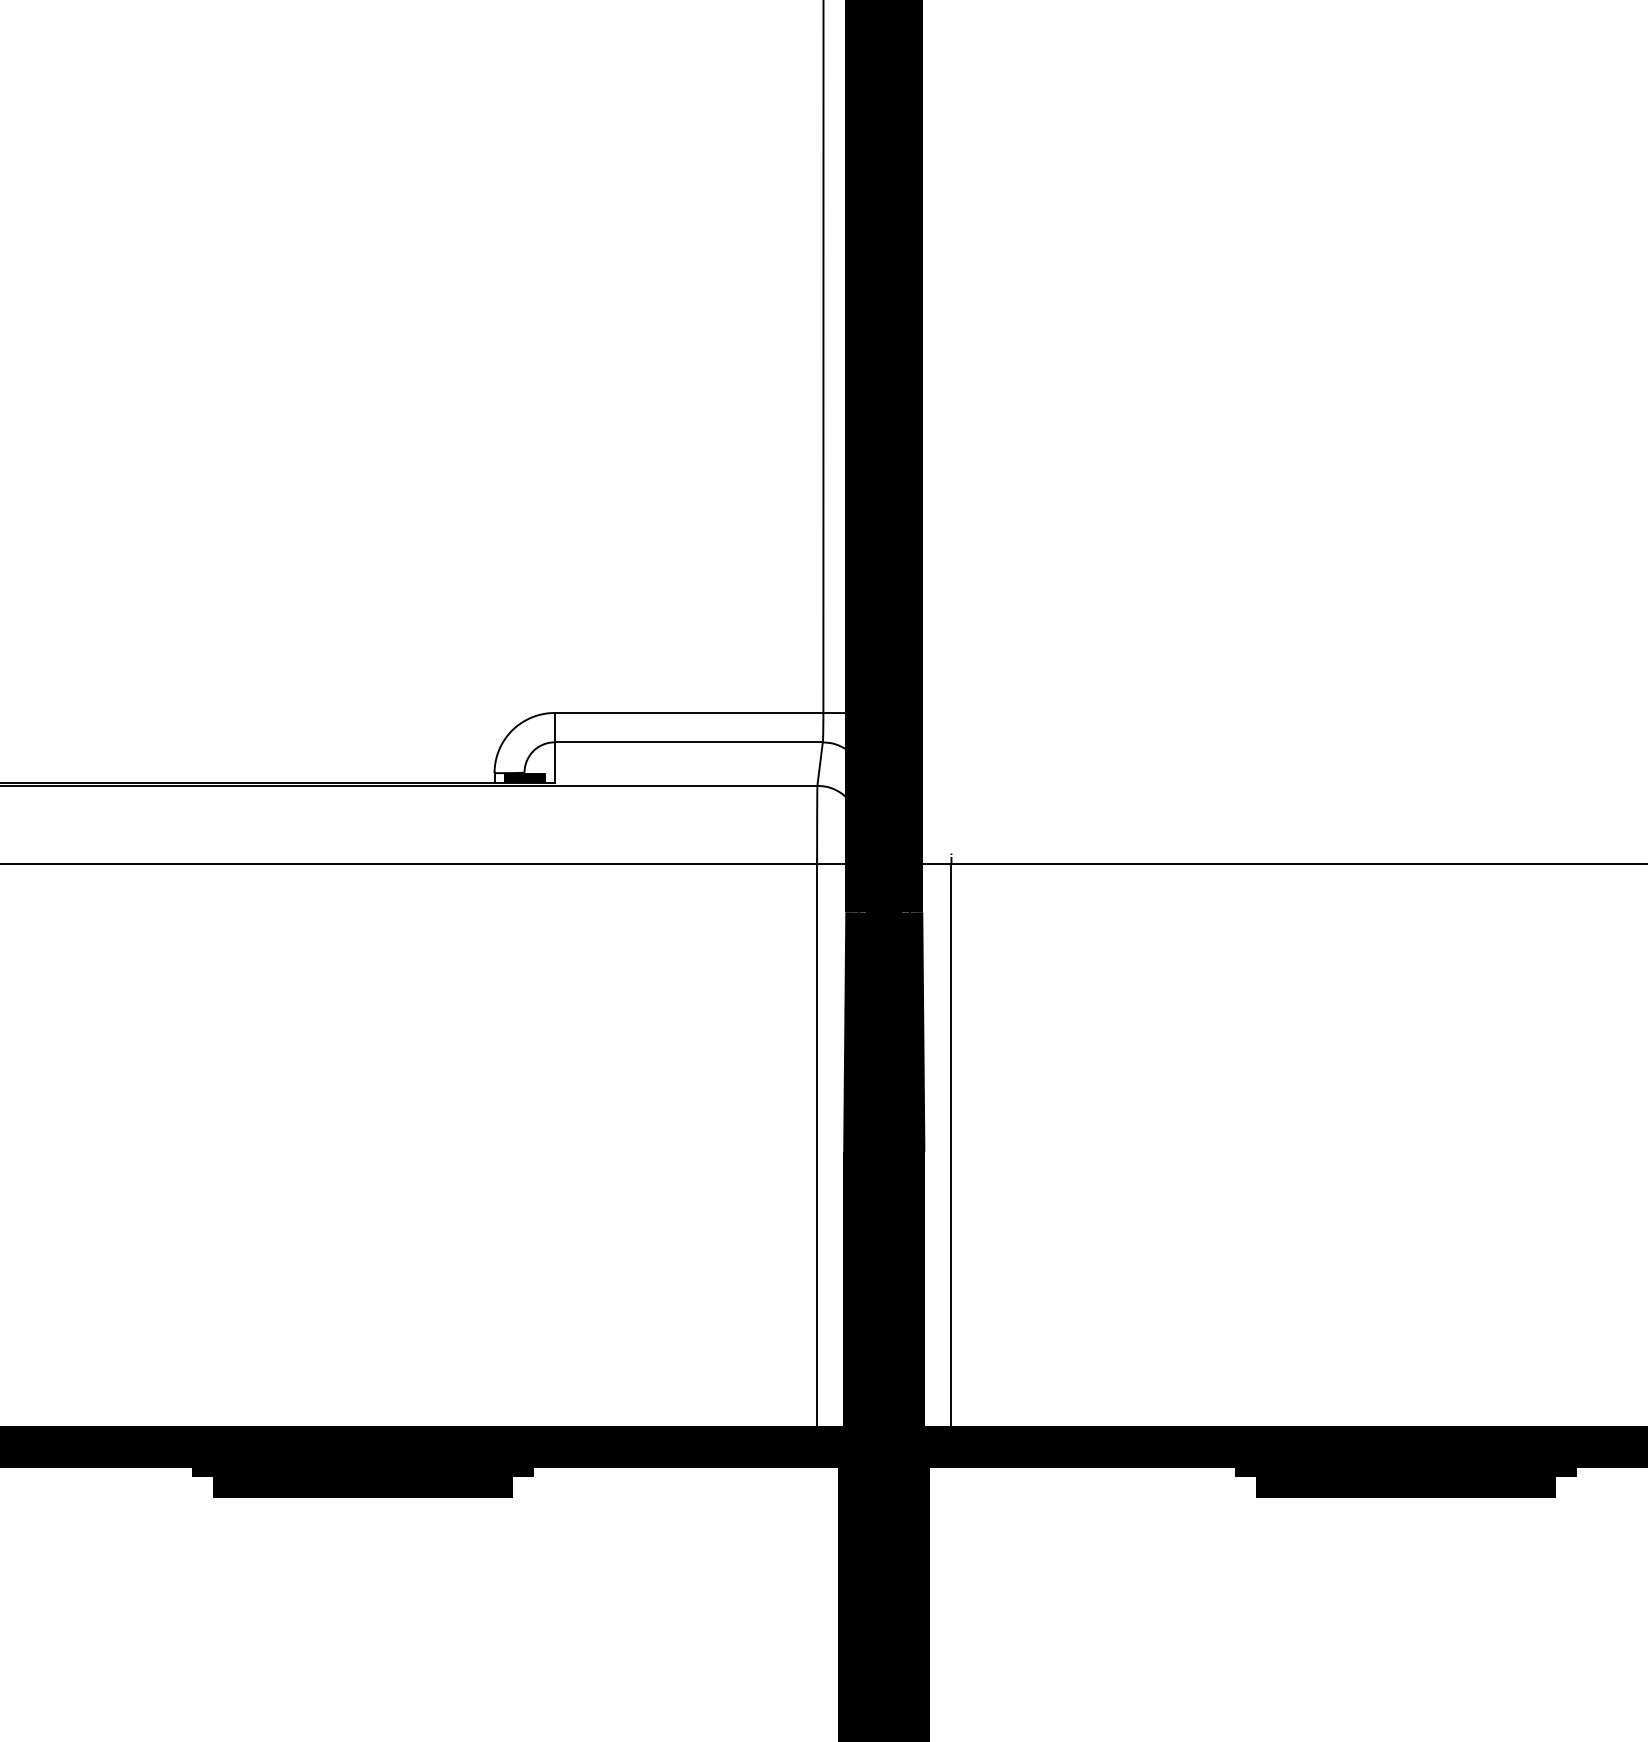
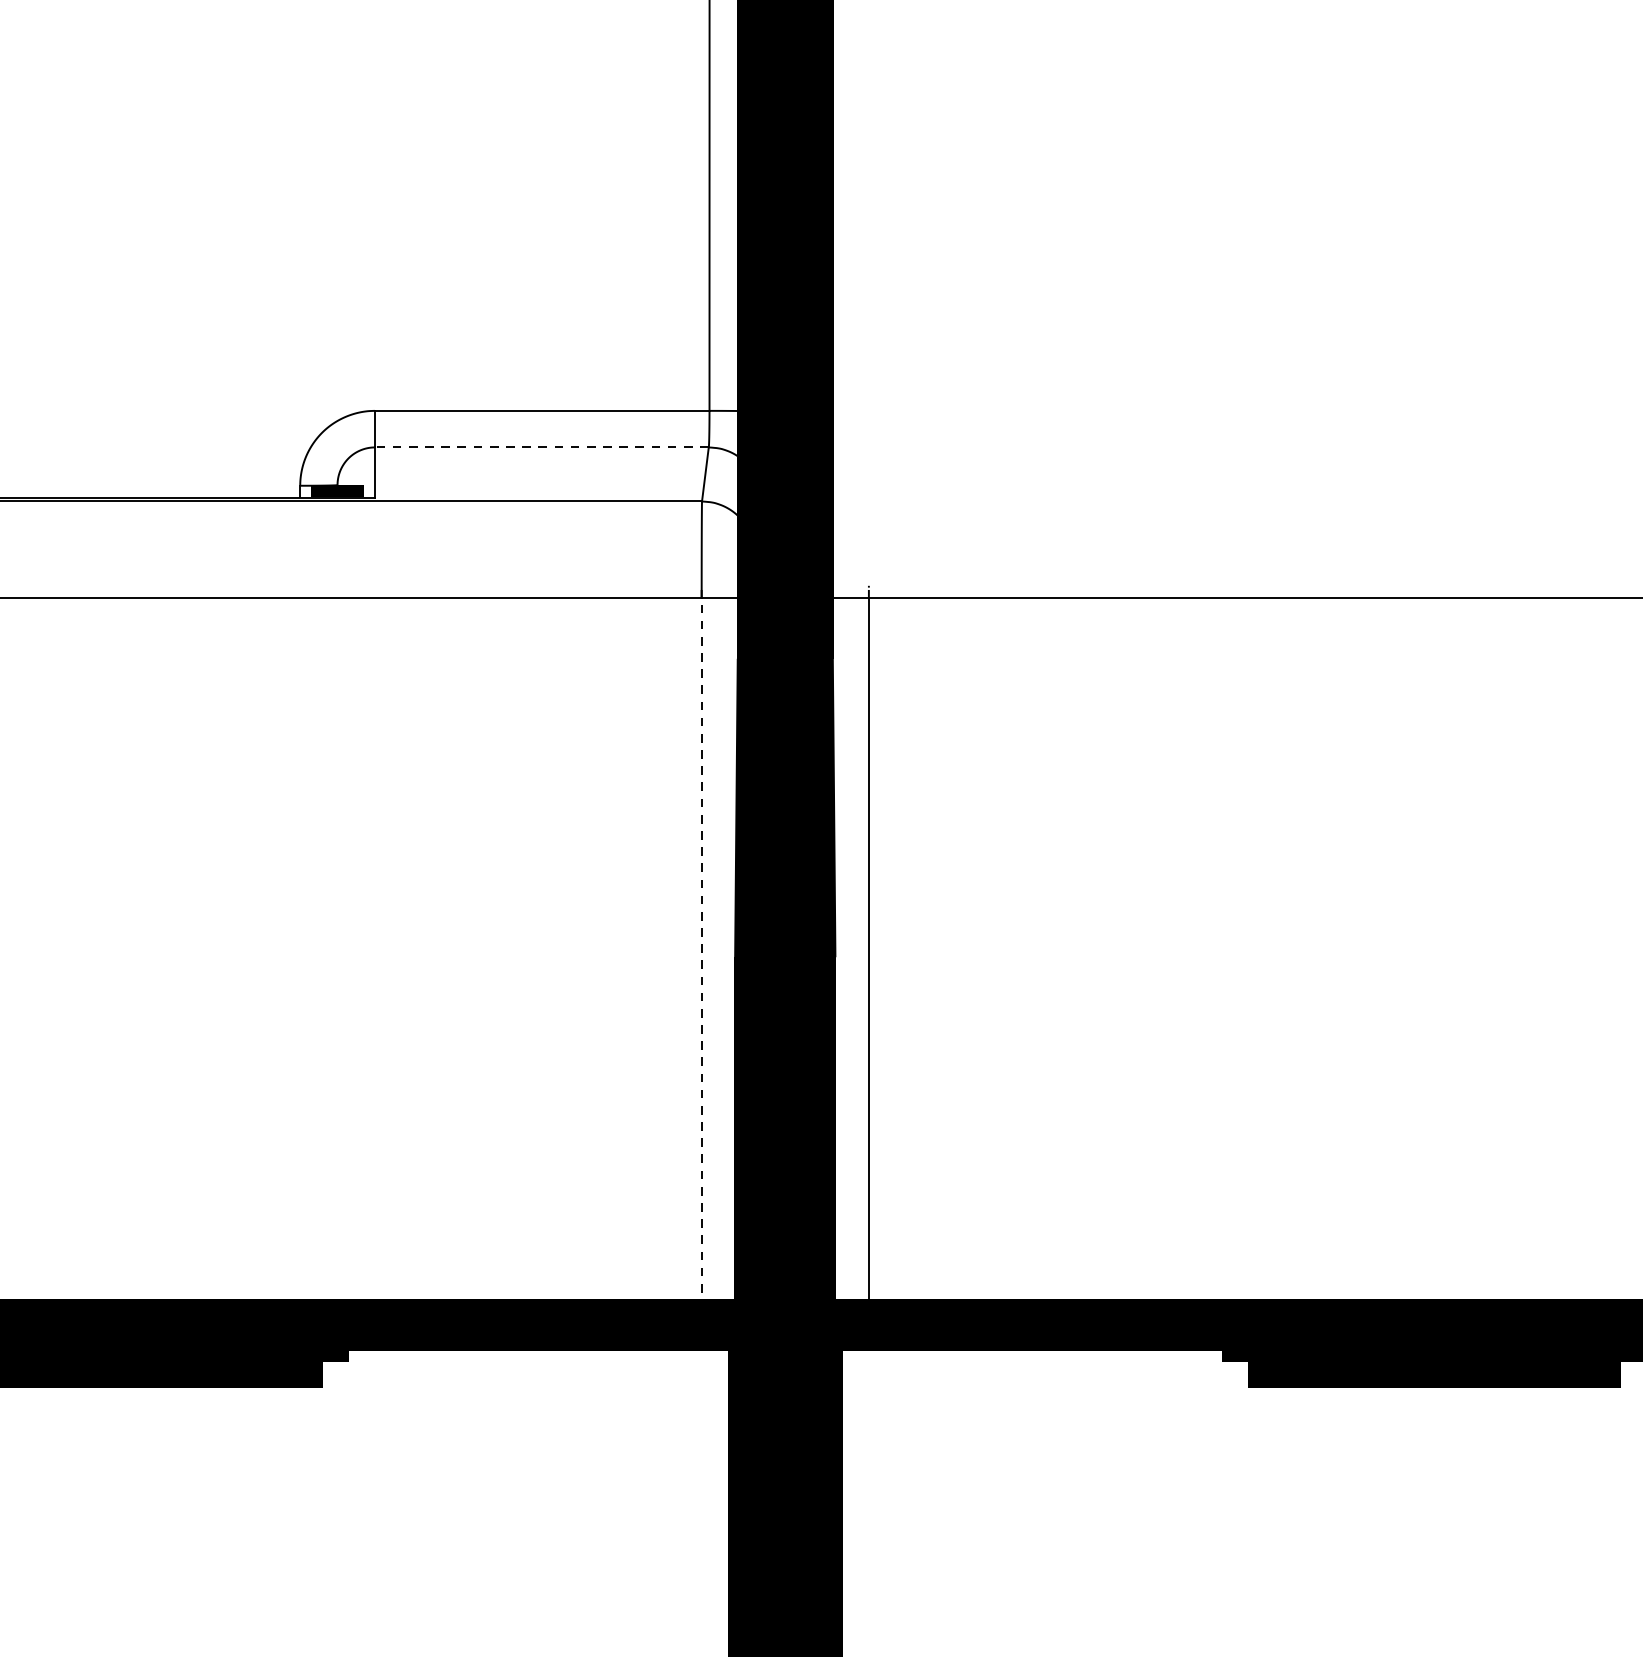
line: (688, 742) -> (541, 447), solid -> dashed
line: (817, 1155) -> (702, 961), solid -> dashed

